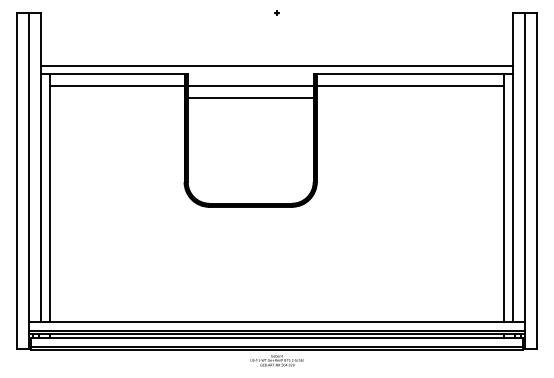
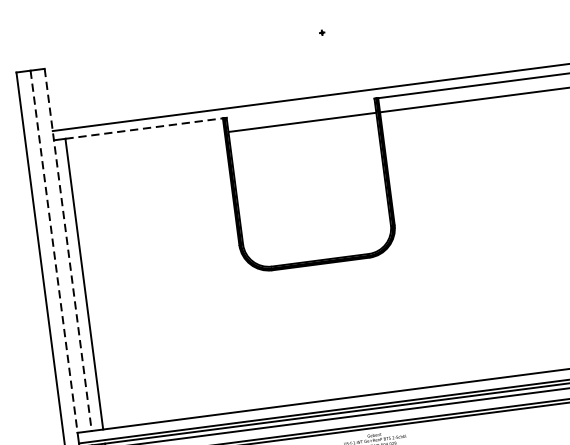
line: (117, 74) -> (144, 128), solid -> dashed
line: (117, 86) -> (146, 142), removed
line: (250, 98) -> (304, 136), removed
line: (28, 168) -> (54, 252), solid -> dashed
line: (40, 168) -> (68, 250), solid -> dashed

